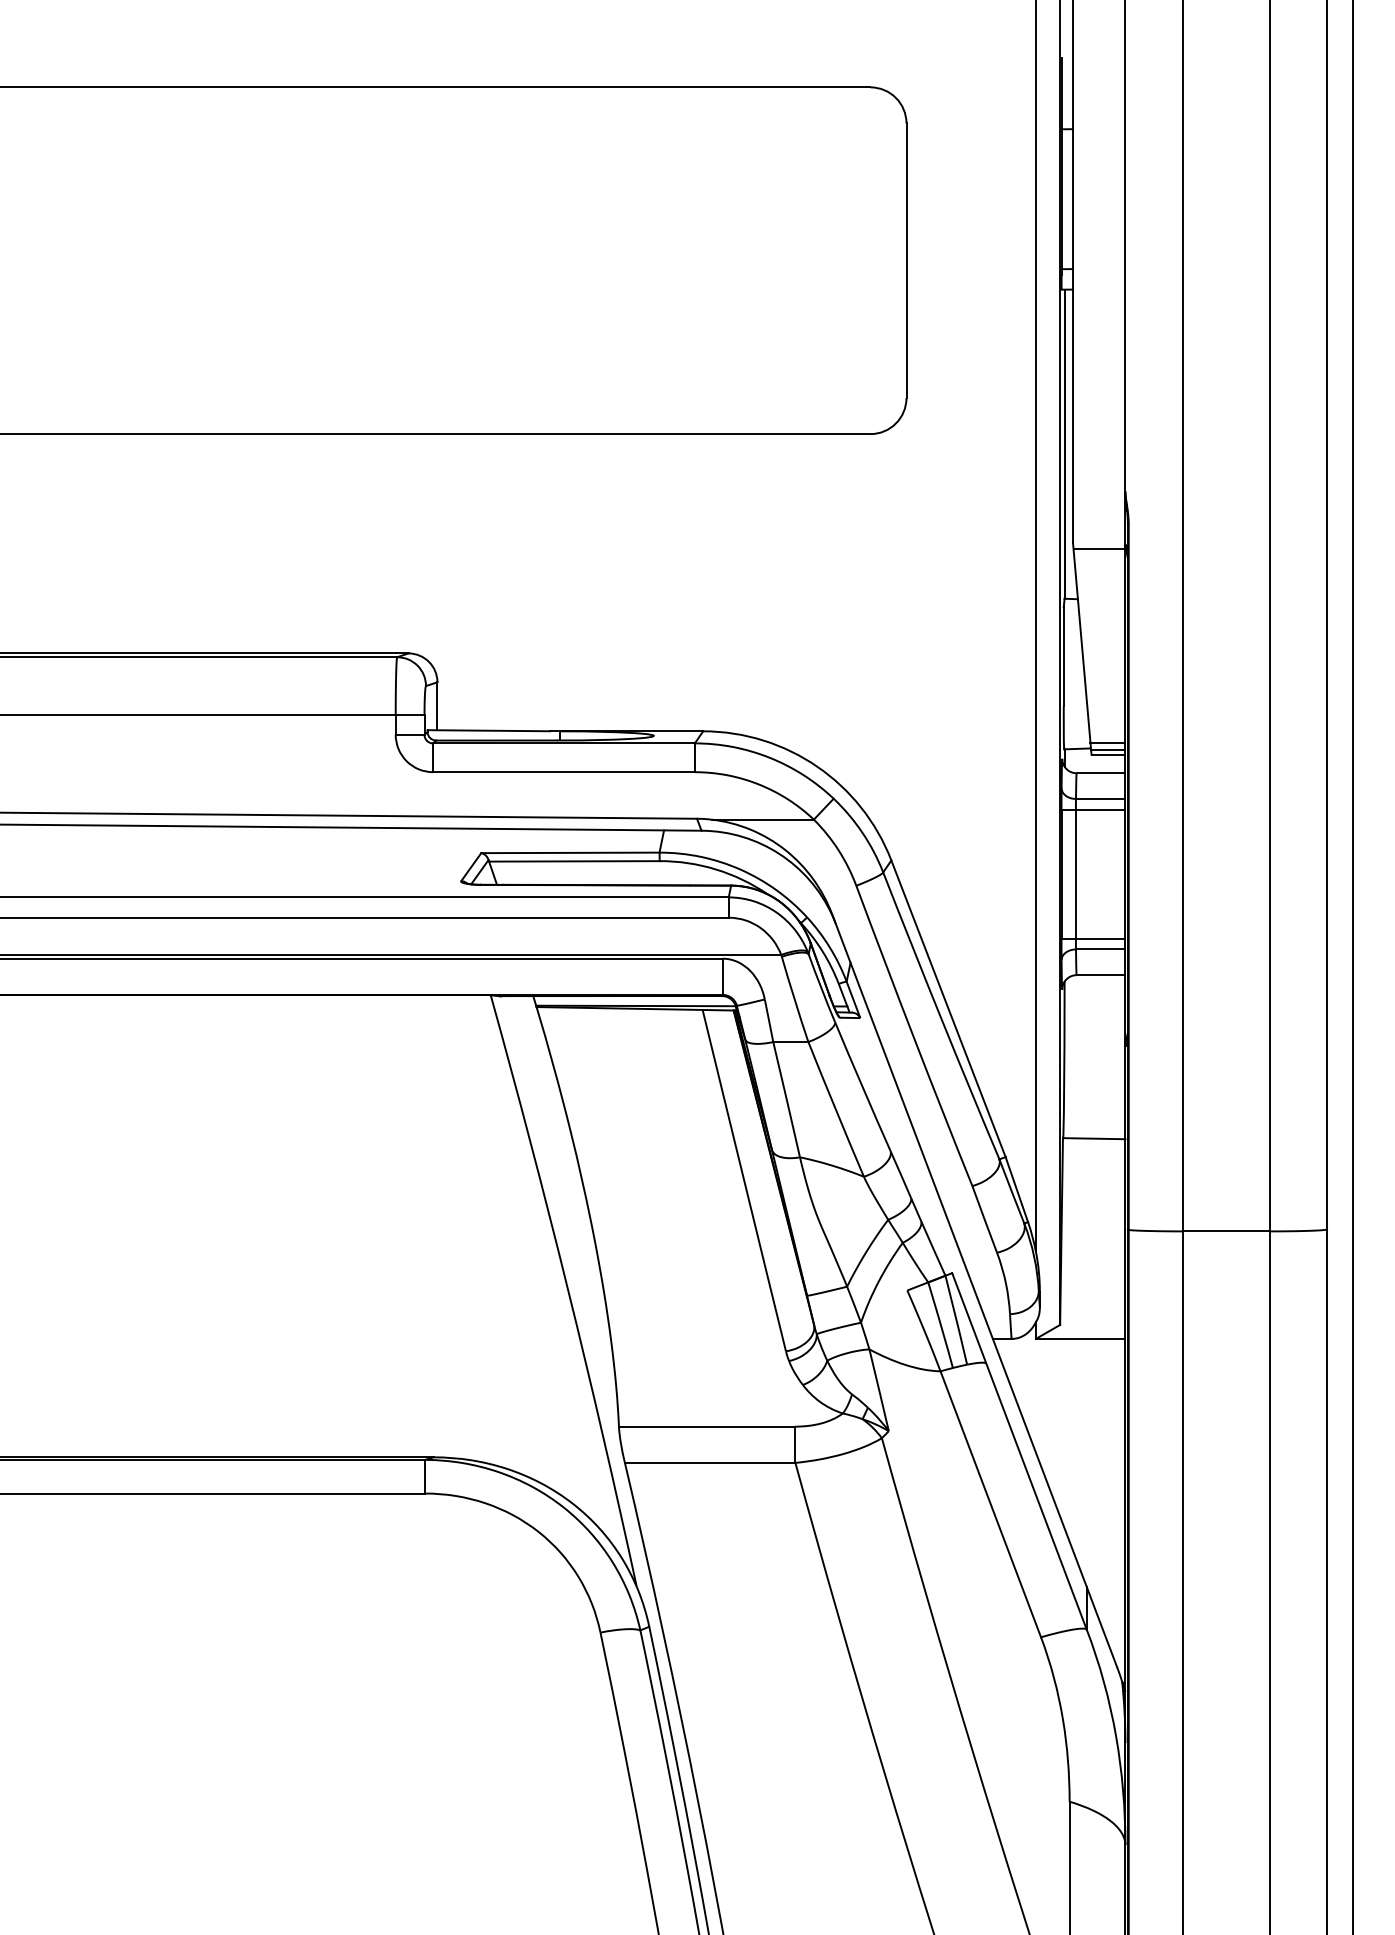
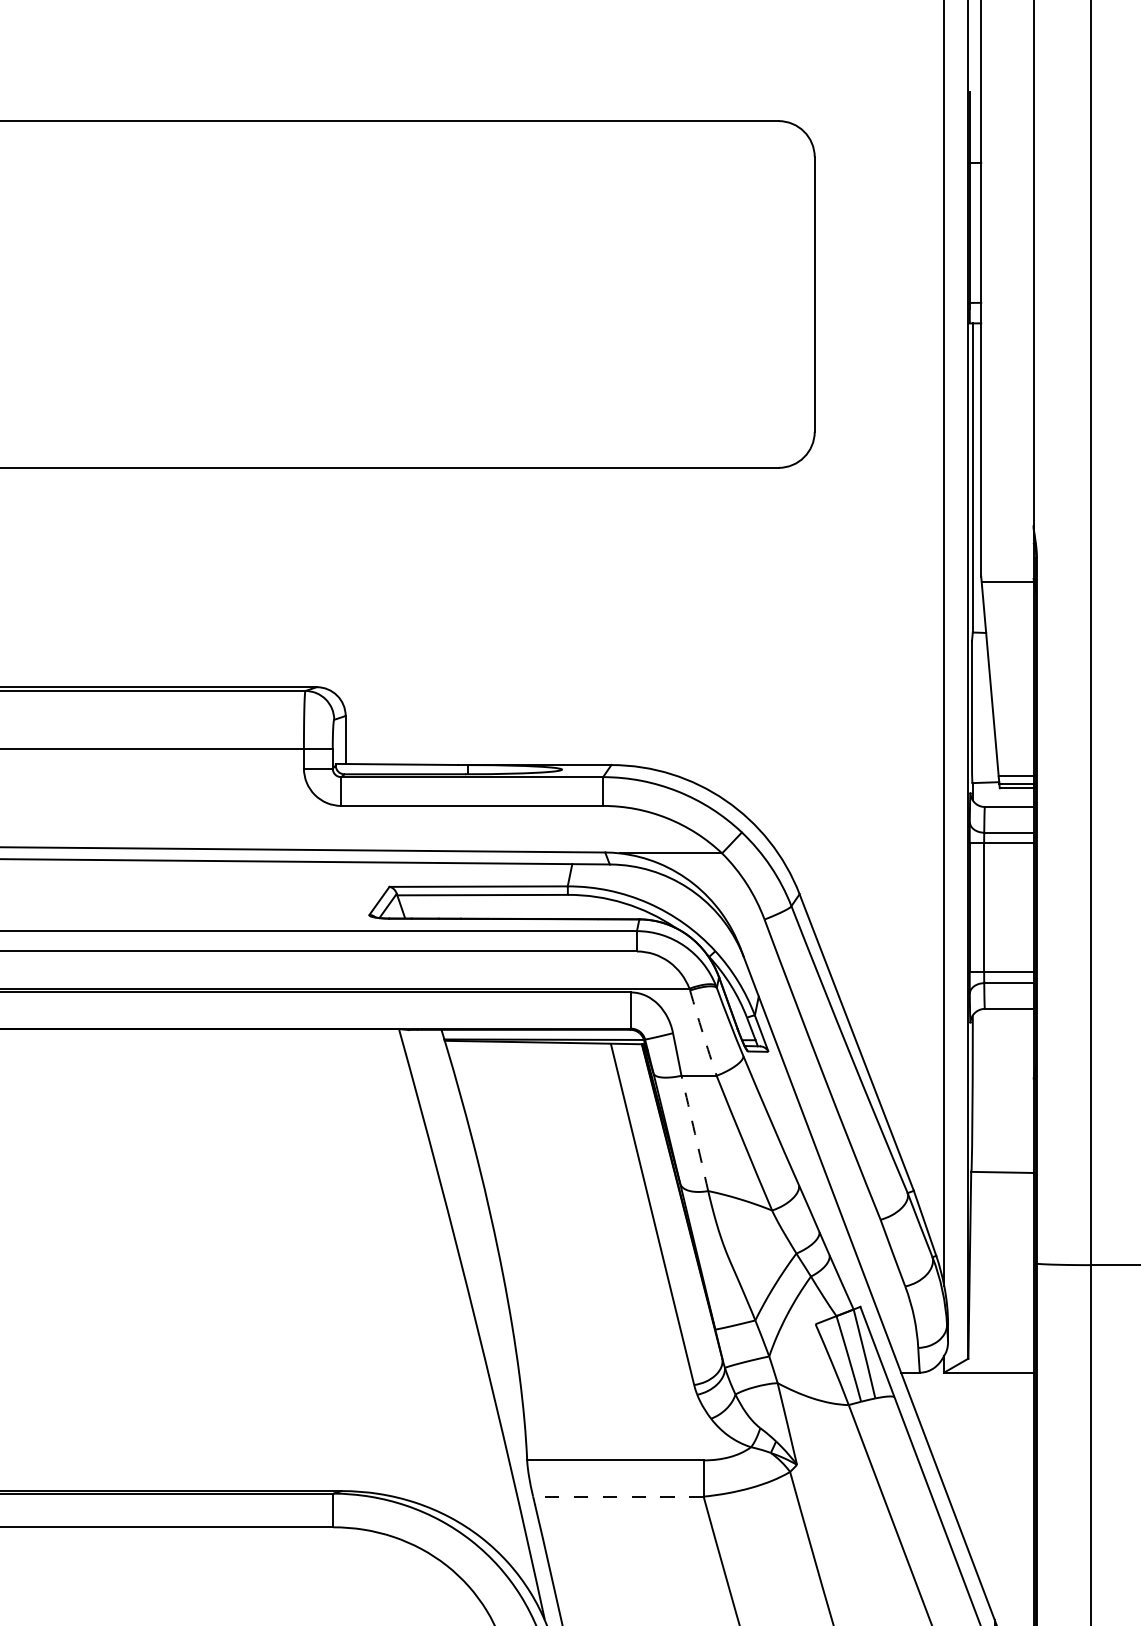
arc: (794, 999) -> (702, 1033), solid -> dashed
arc: (786, 1099) -> (694, 1133), solid -> dashed
line: (709, 1462) -> (617, 1496), solid -> dashed

